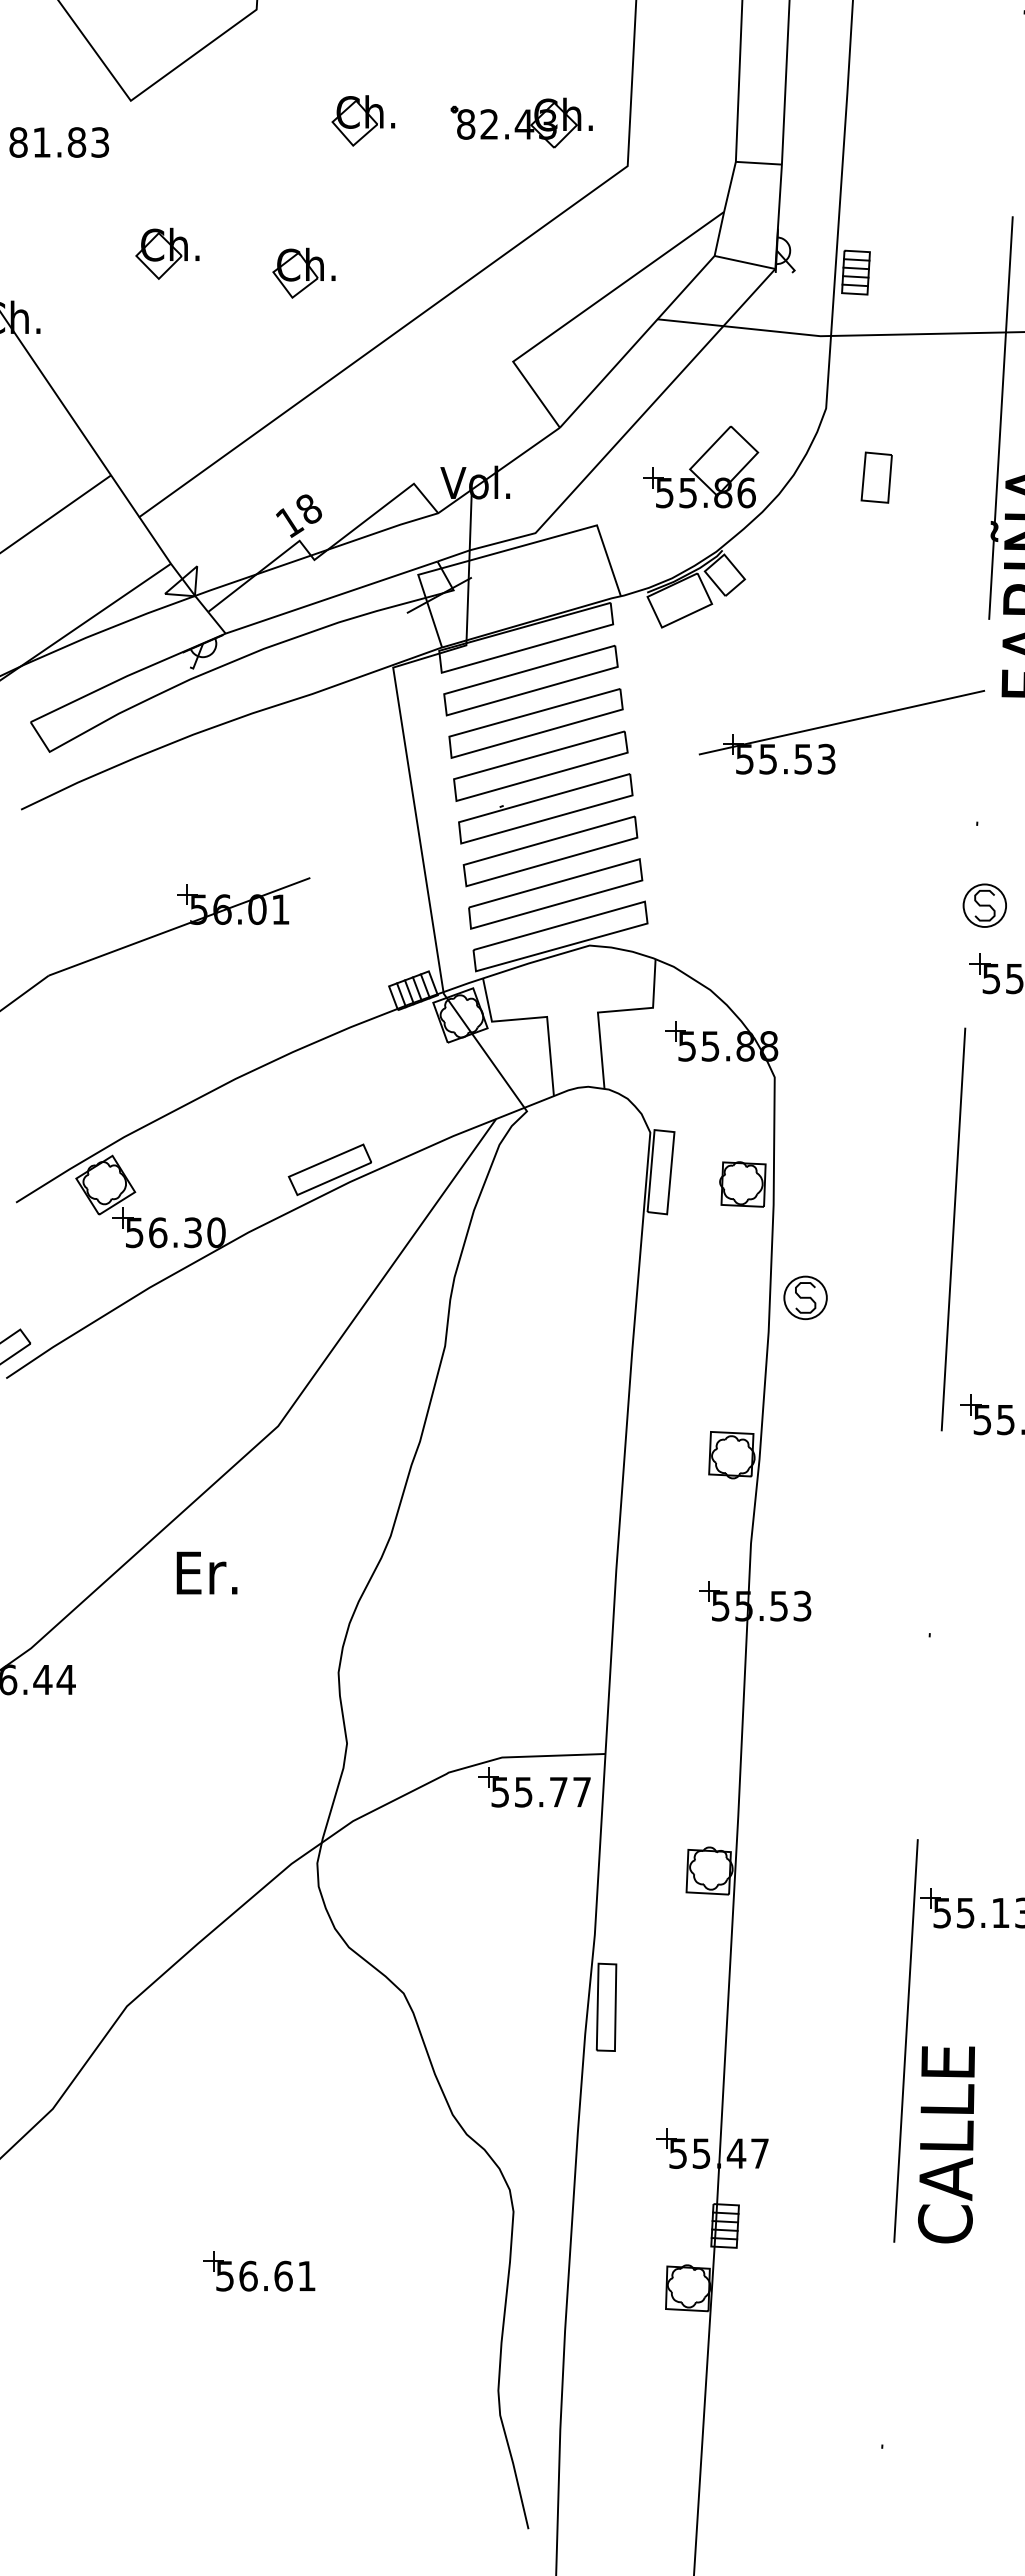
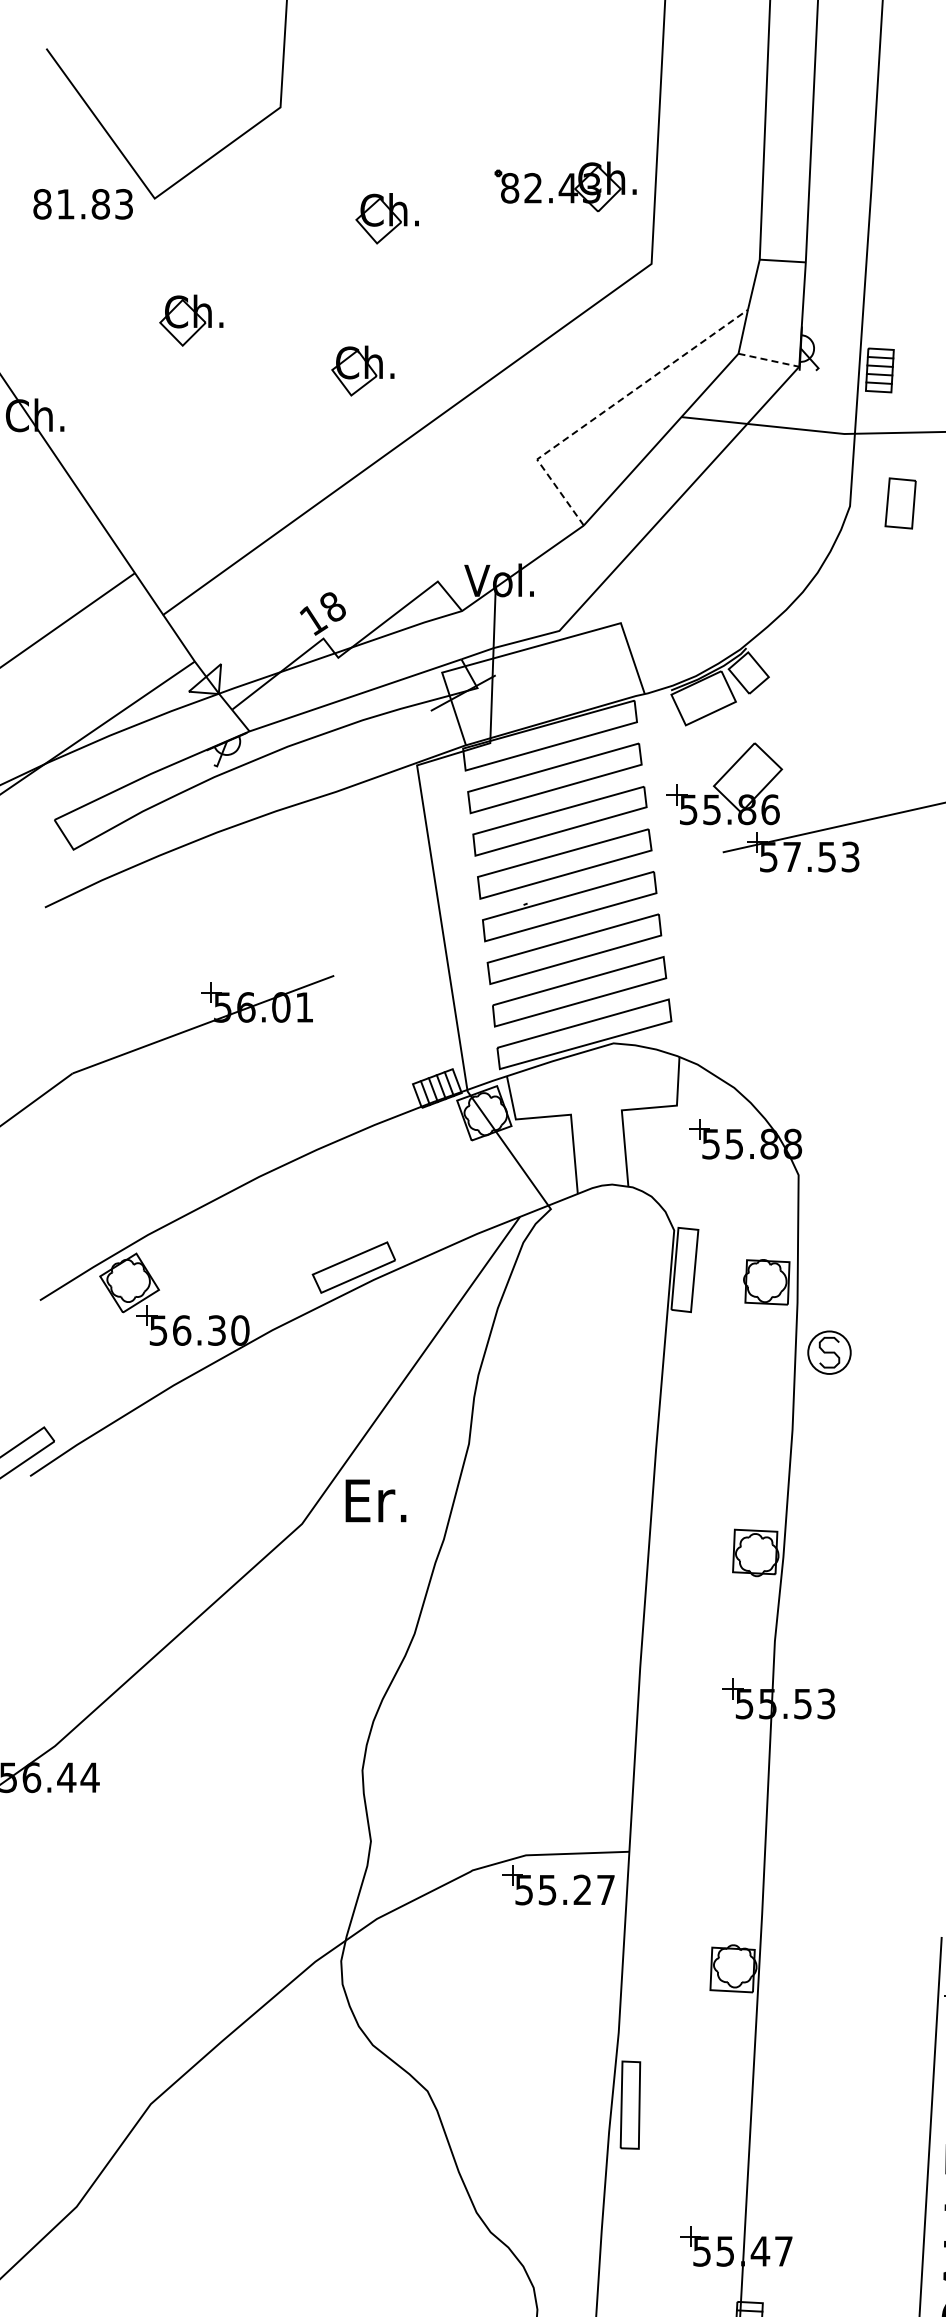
part: (521, 122) -> (565, 186), moved
text: (58, 142) -> (82, 204), moved
part: (167, 253) -> (191, 320), moved
line: (745, 262) -> (769, 360), solid -> dashed
part: (303, 272) -> (362, 370), moved
line: (585, 310) -> (609, 408), solid -> dashed
part: (701, 466) -> (725, 783), moved
part: (876, 477) -> (900, 503), moved
text: (767, 759) -> (791, 857), 55.53 -> 57.53
part: (805, 1297) -> (829, 1352), moved
text: (206, 1572) -> (375, 1500), moved
text: (558, 1791) -> (582, 1889), 55.77 -> 55.27

